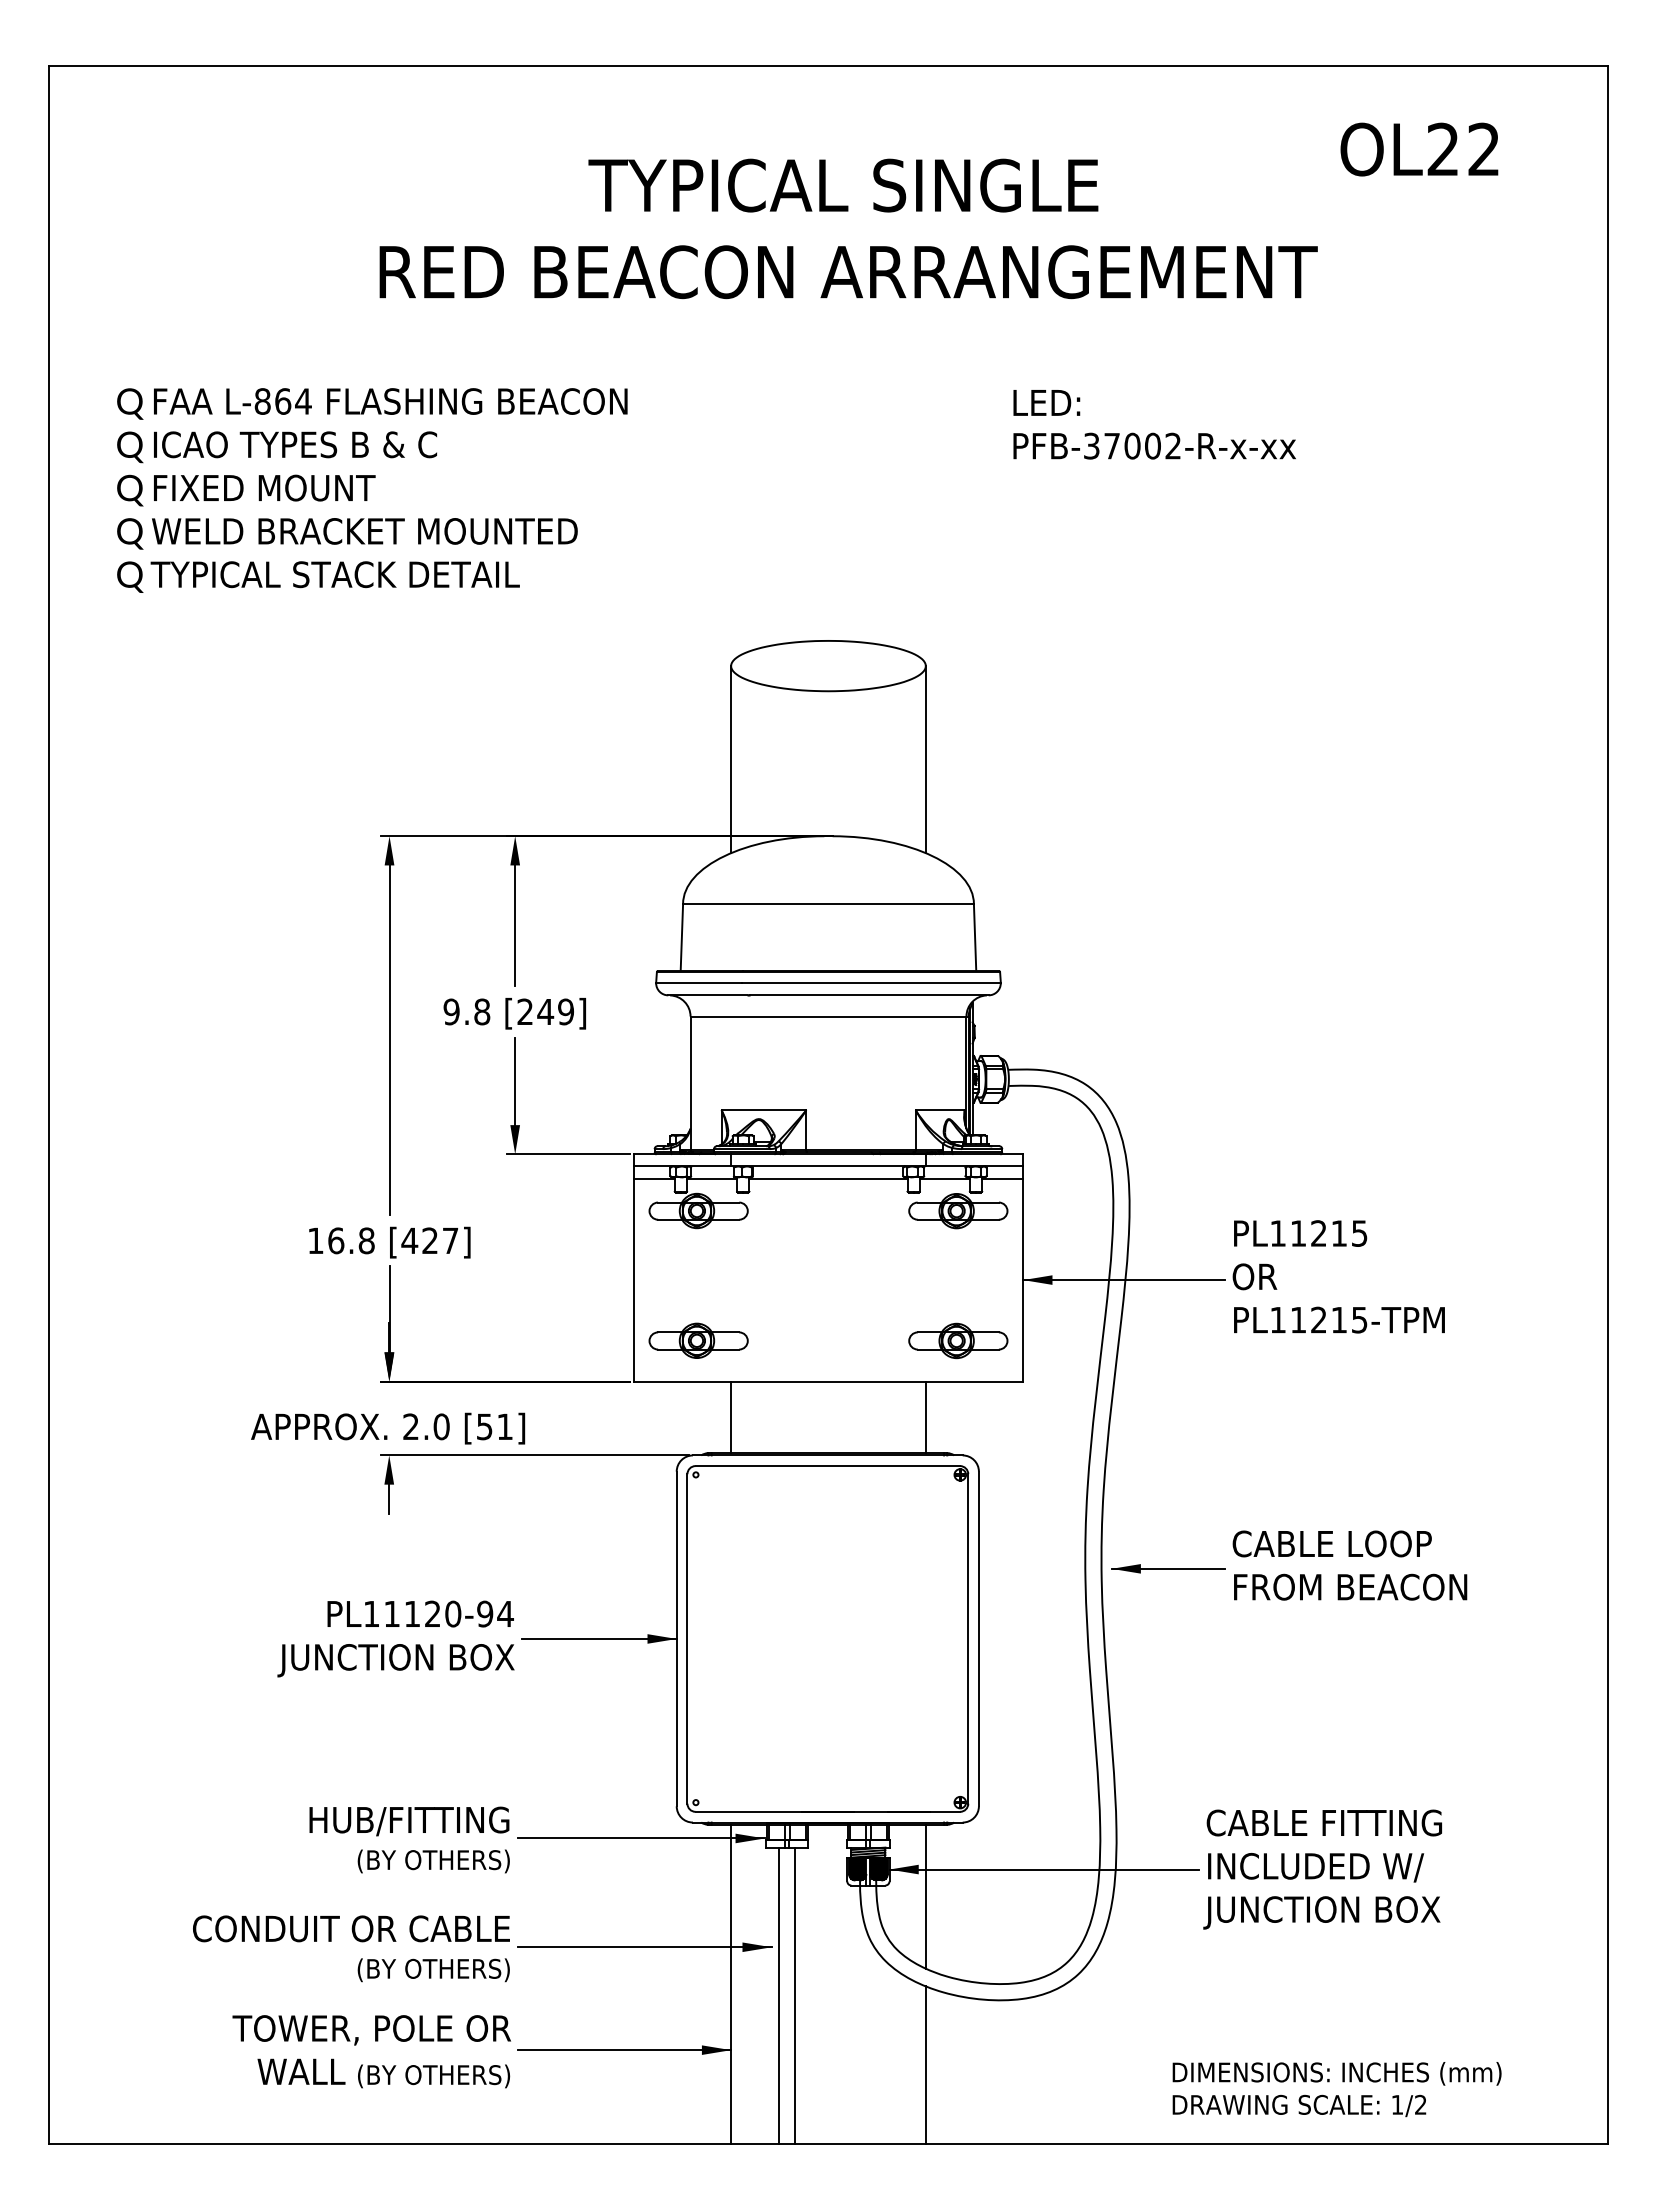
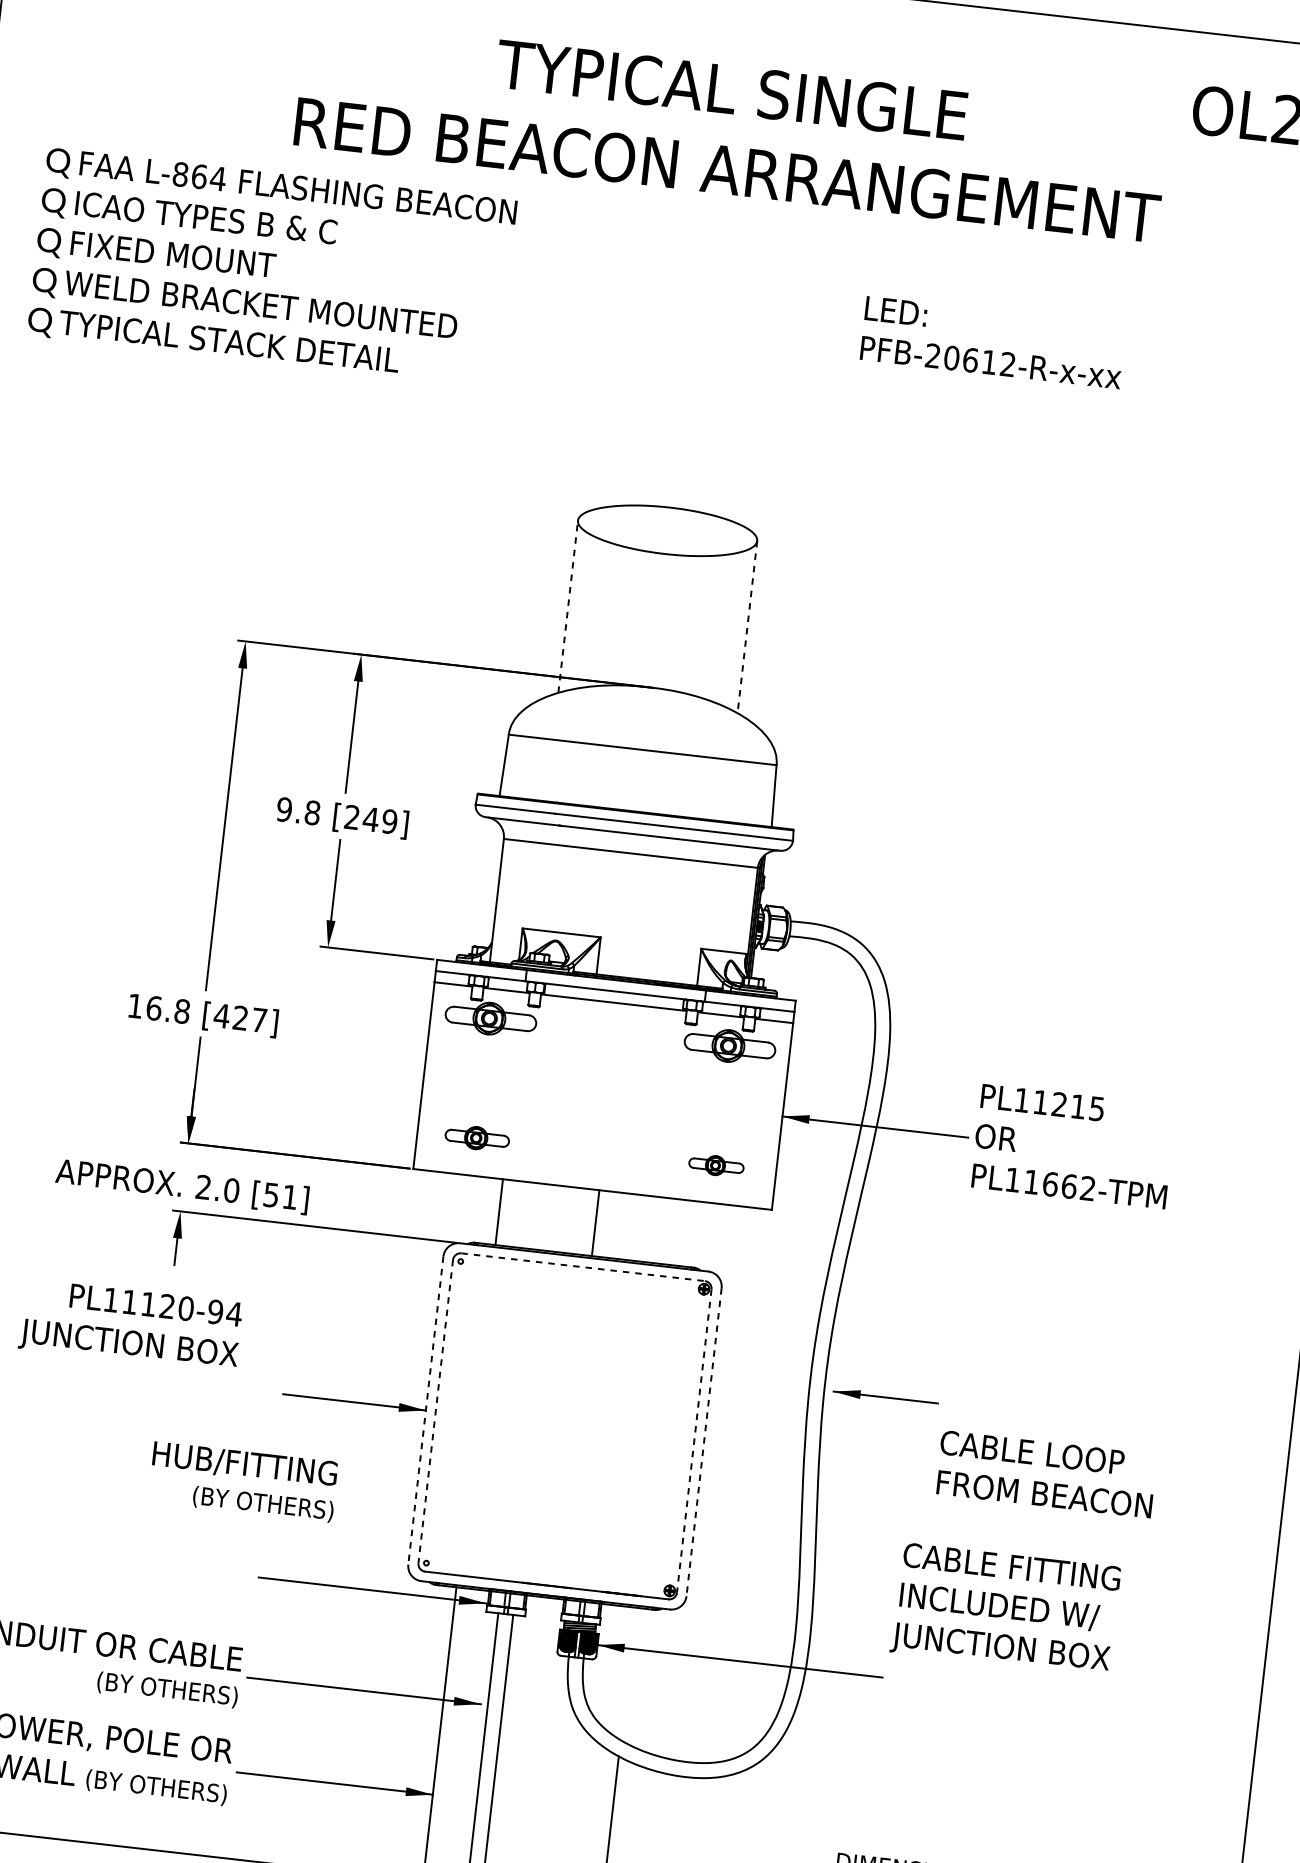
text: (1122, 445) -> (961, 358), PFB-37002-R-x-xx -> PFB-20612-R-x-xx
text: (372, 490) -> (272, 267), moved
line: (731, 759) -> (568, 606), solid -> dashed
line: (925, 759) -> (747, 627), solid -> dashed
text: (1339, 1319) -> (1069, 1185), PL11215-TPM -> PL11662-TPM
part: (698, 1340) -> (477, 1138), size x0.7
part: (958, 1340) -> (716, 1165), size x0.6
line: (925, 1417) -> (595, 1223), moved
line: (828, 1466) -> (583, 1267), solid -> dashed
text: (1349, 1565) -> (1045, 1474), moved
text: (395, 1638) -> (130, 1325), moved
line: (687, 1638) -> (435, 1411), solid -> dashed
line: (968, 1638) -> (694, 1440), solid -> dashed
line: (676, 1639) -> (425, 1410), solid -> dashed
line: (978, 1639) -> (703, 1442), solid -> dashed
text: (409, 1839) -> (243, 1481), moved
text: (1322, 1869) -> (1005, 1609), moved
line: (925, 1896) -> (627, 1673), removed

